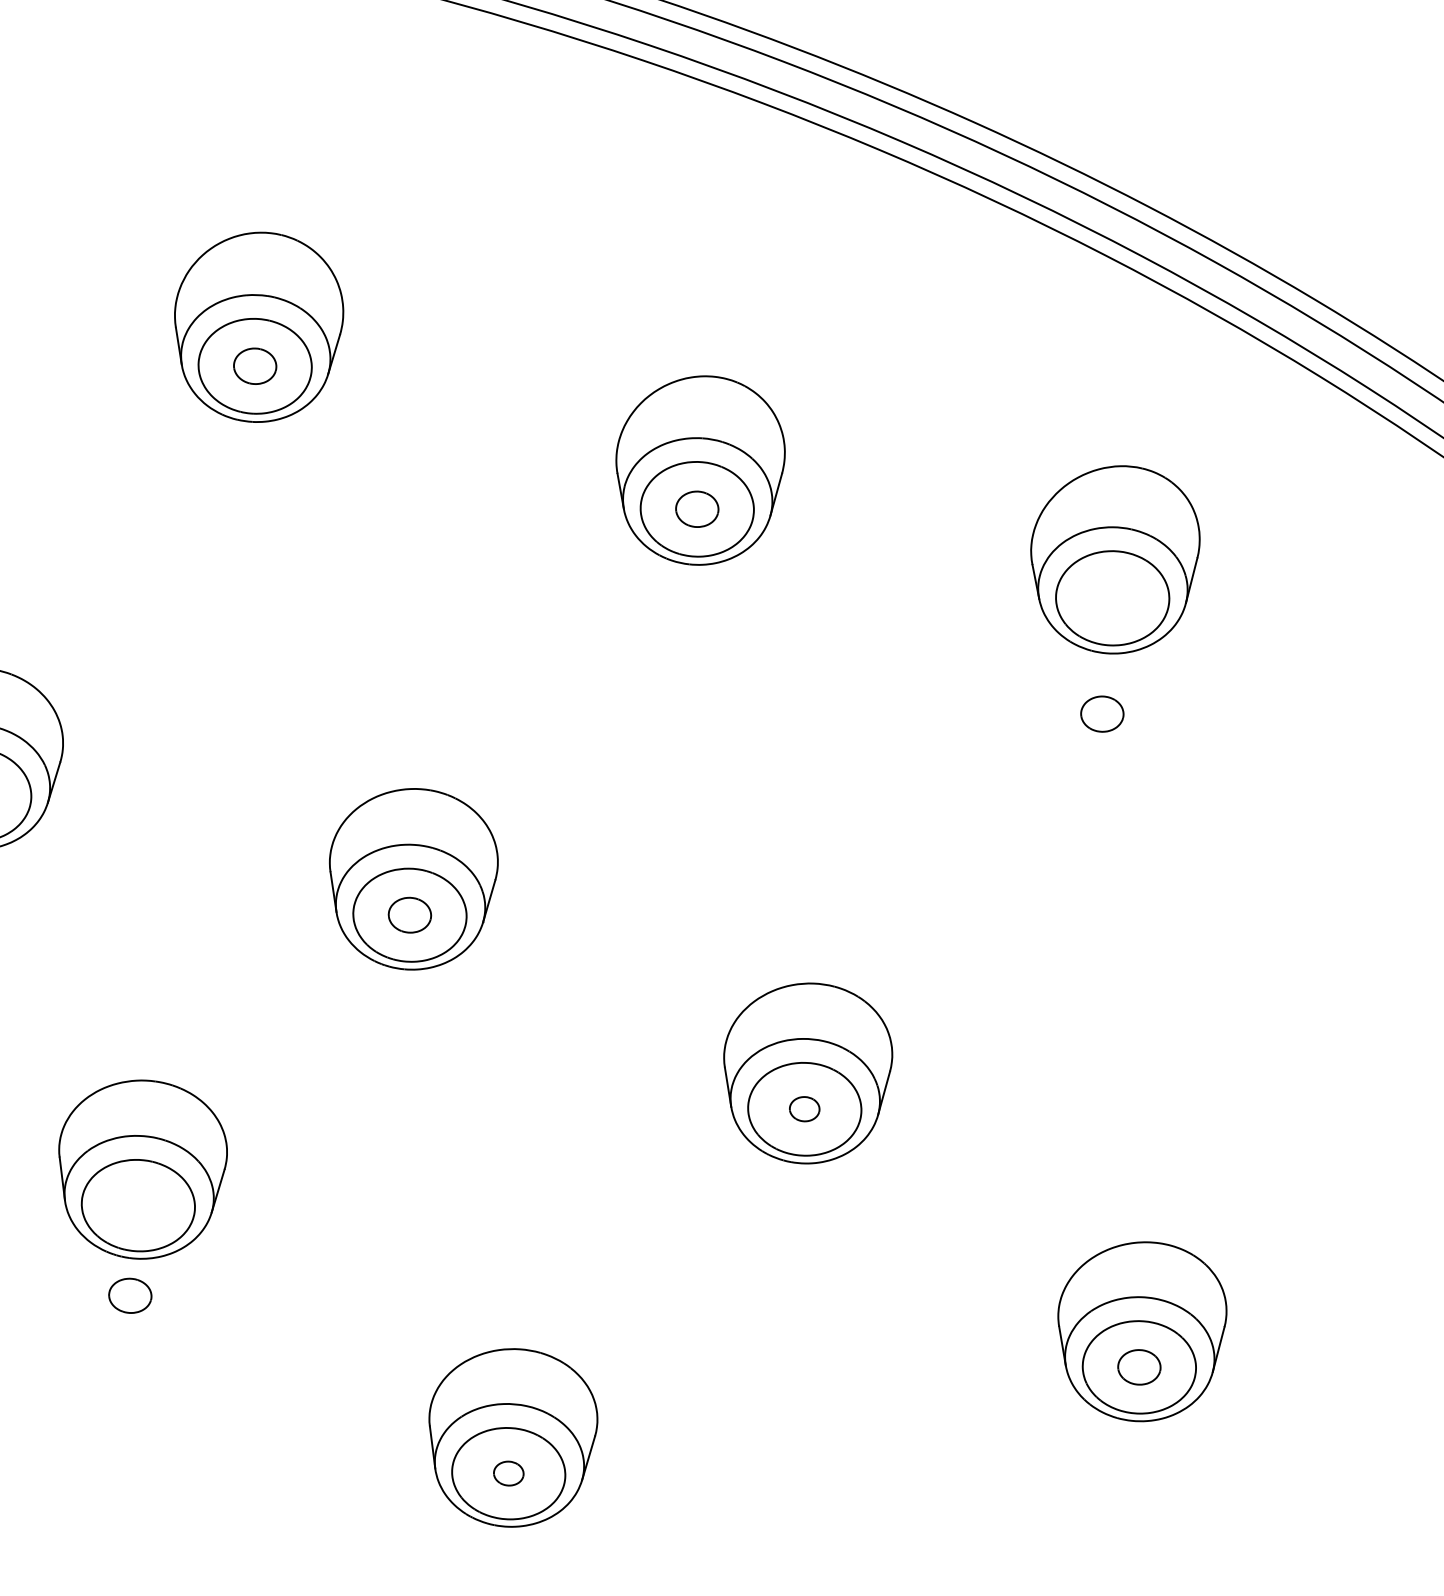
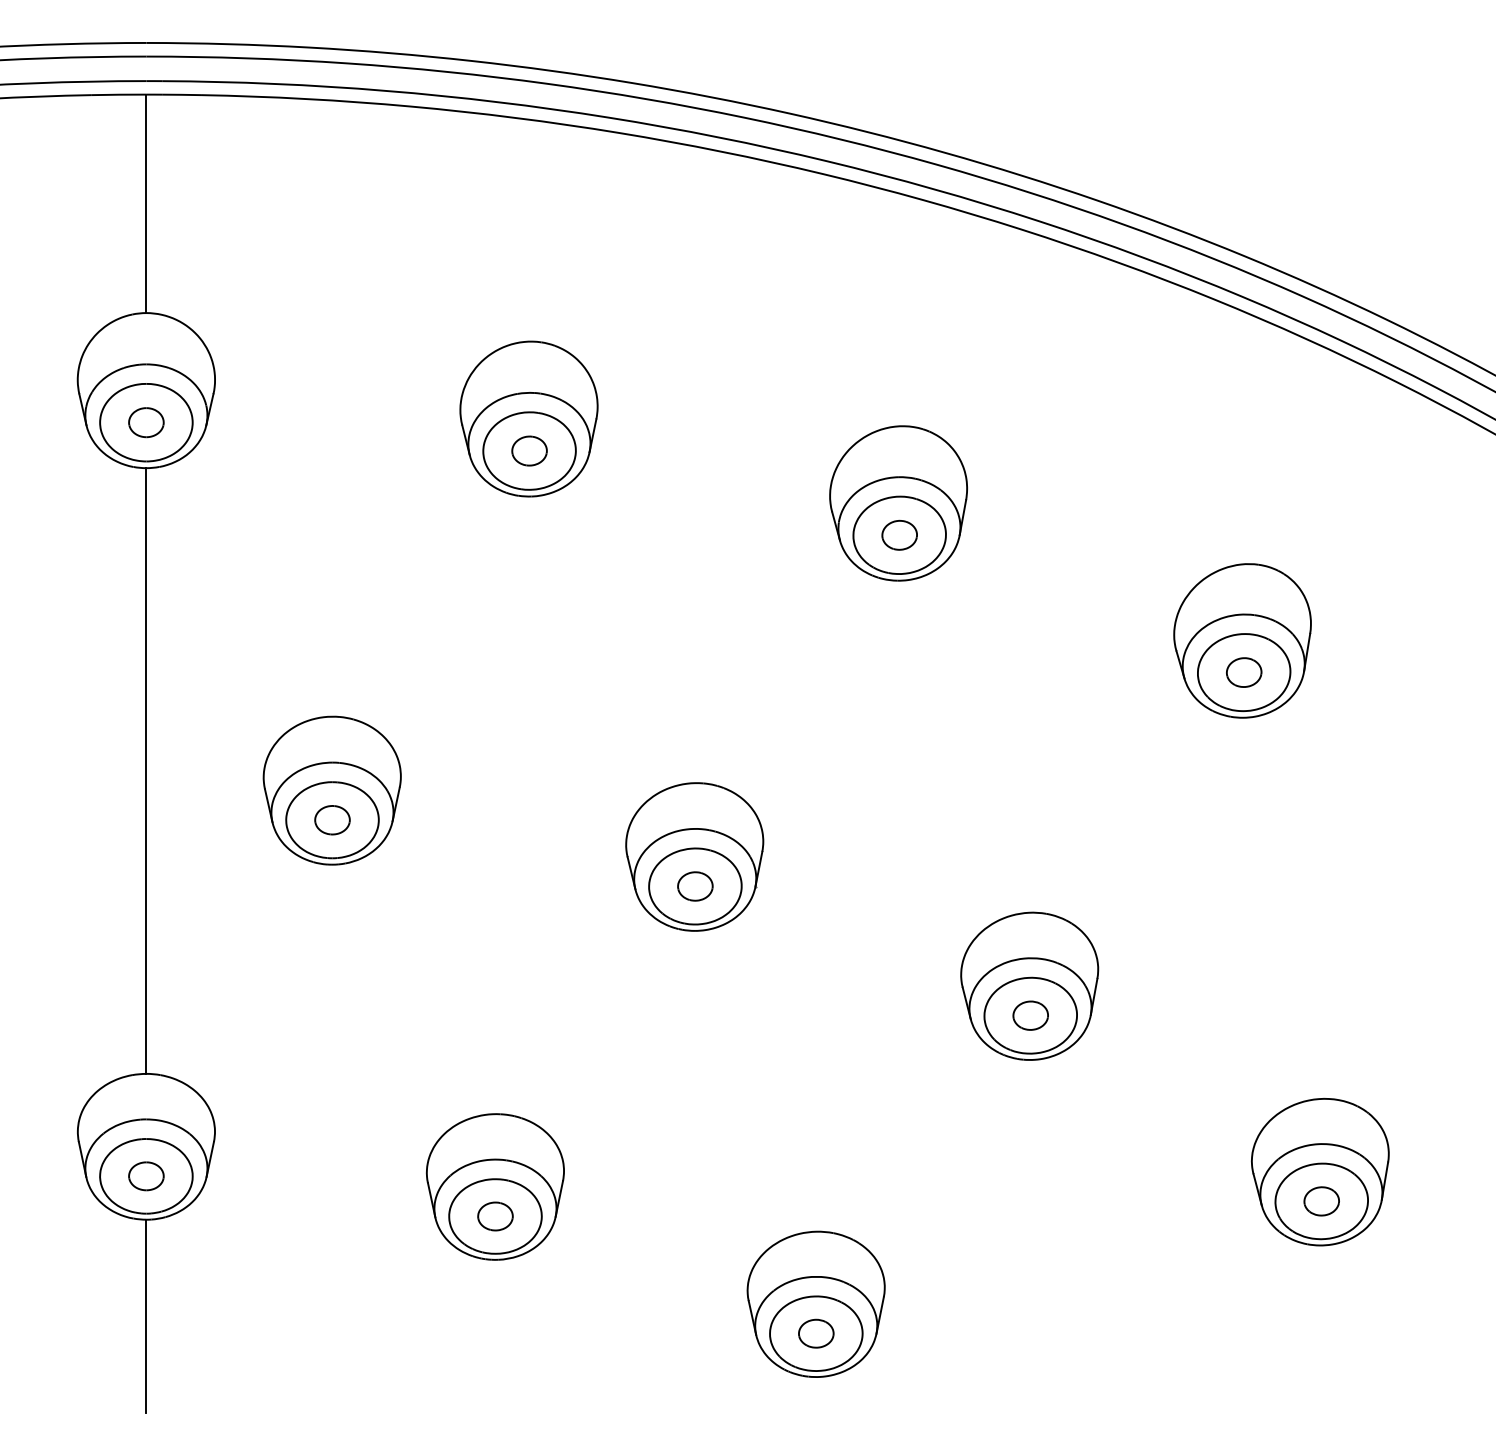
part: (1114, 559) -> (1242, 640), moved
part: (804, 1108) -> (1030, 1015), size x1.43
part: (141, 1169) -> (495, 1186), moved
part: (508, 1473) -> (816, 1333), size x1.43

